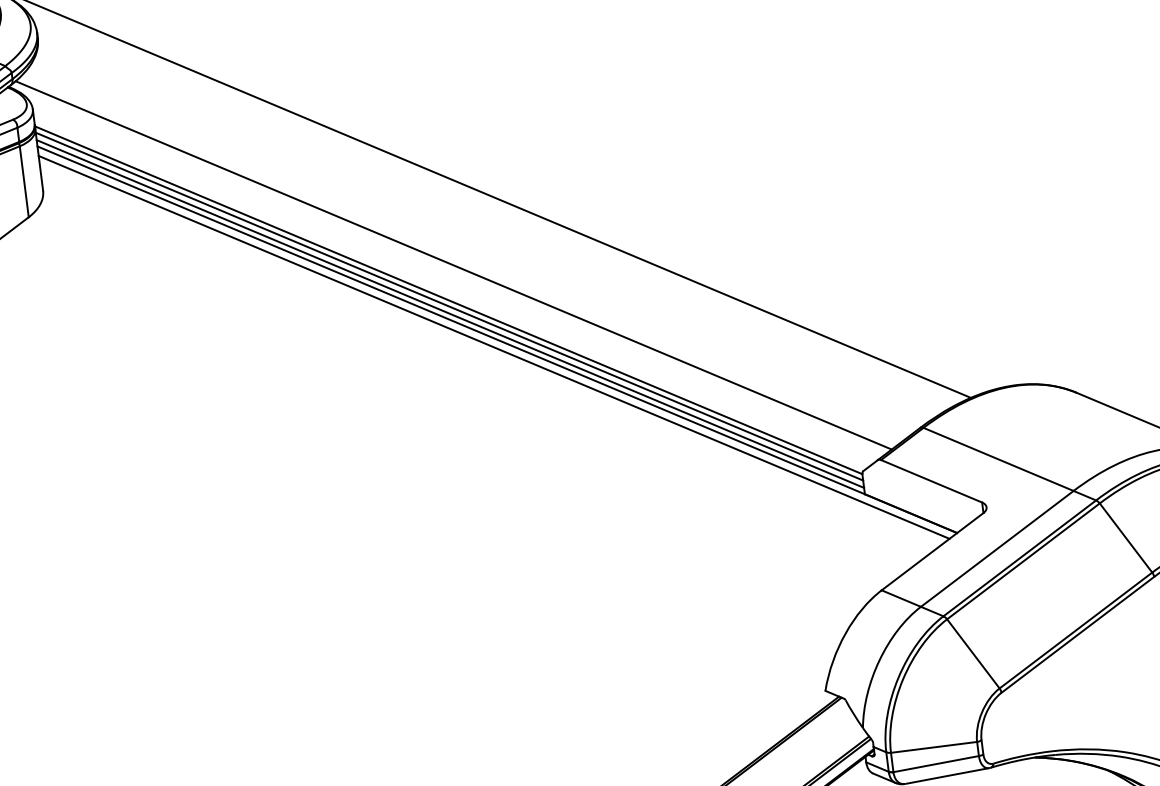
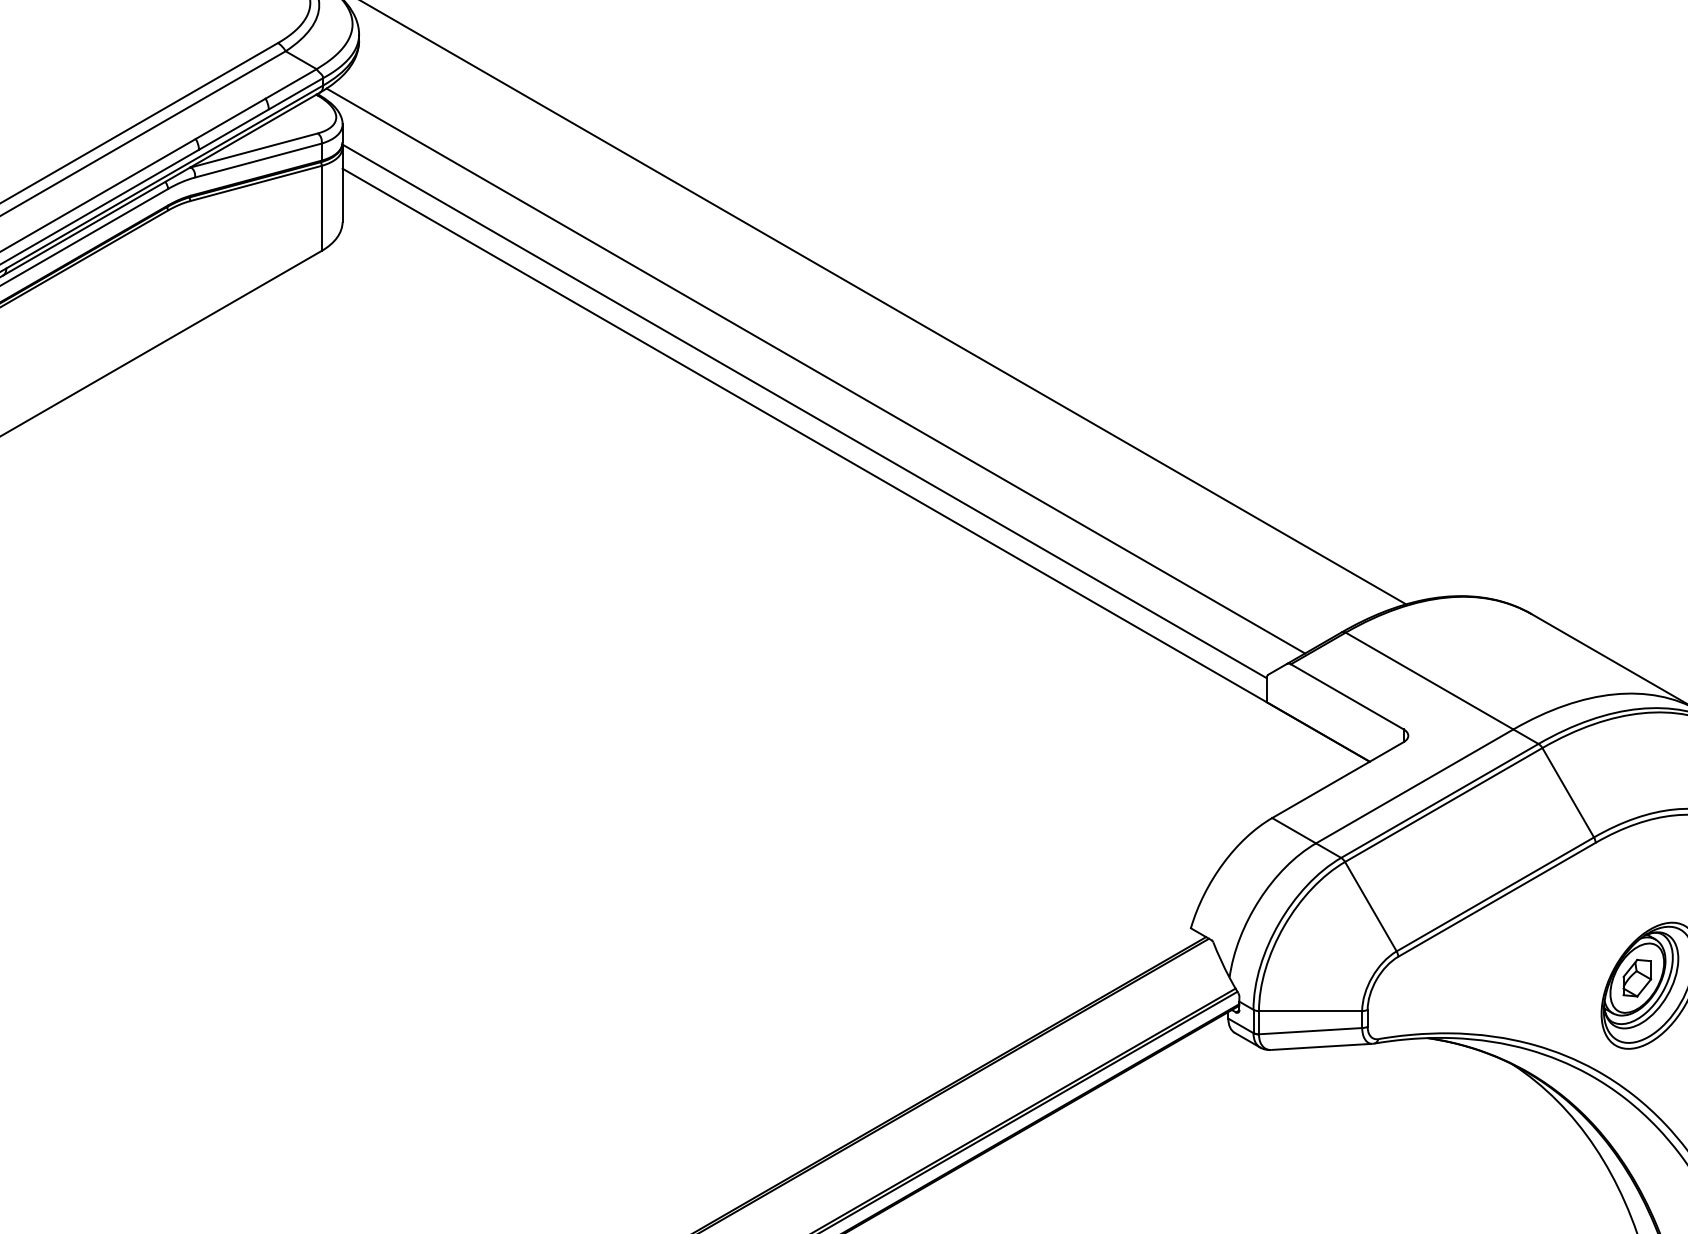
line: (449, 306) -> (804, 418), removed
line: (450, 313) -> (804, 427), removed
line: (493, 347) -> (850, 473), removed

